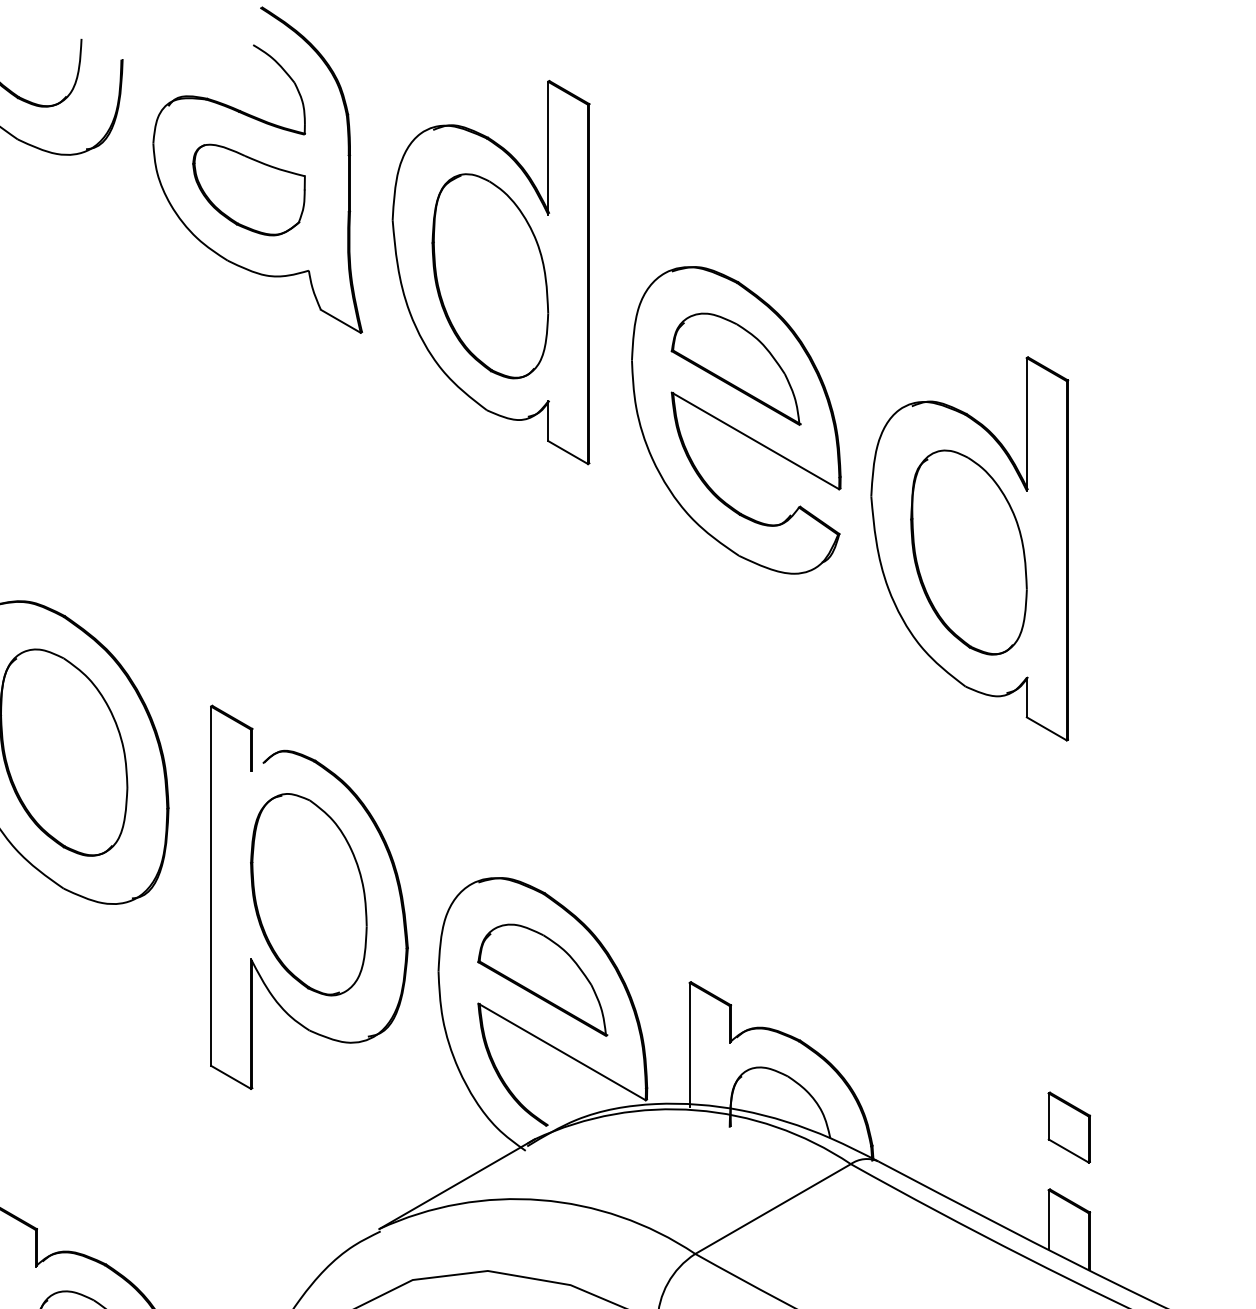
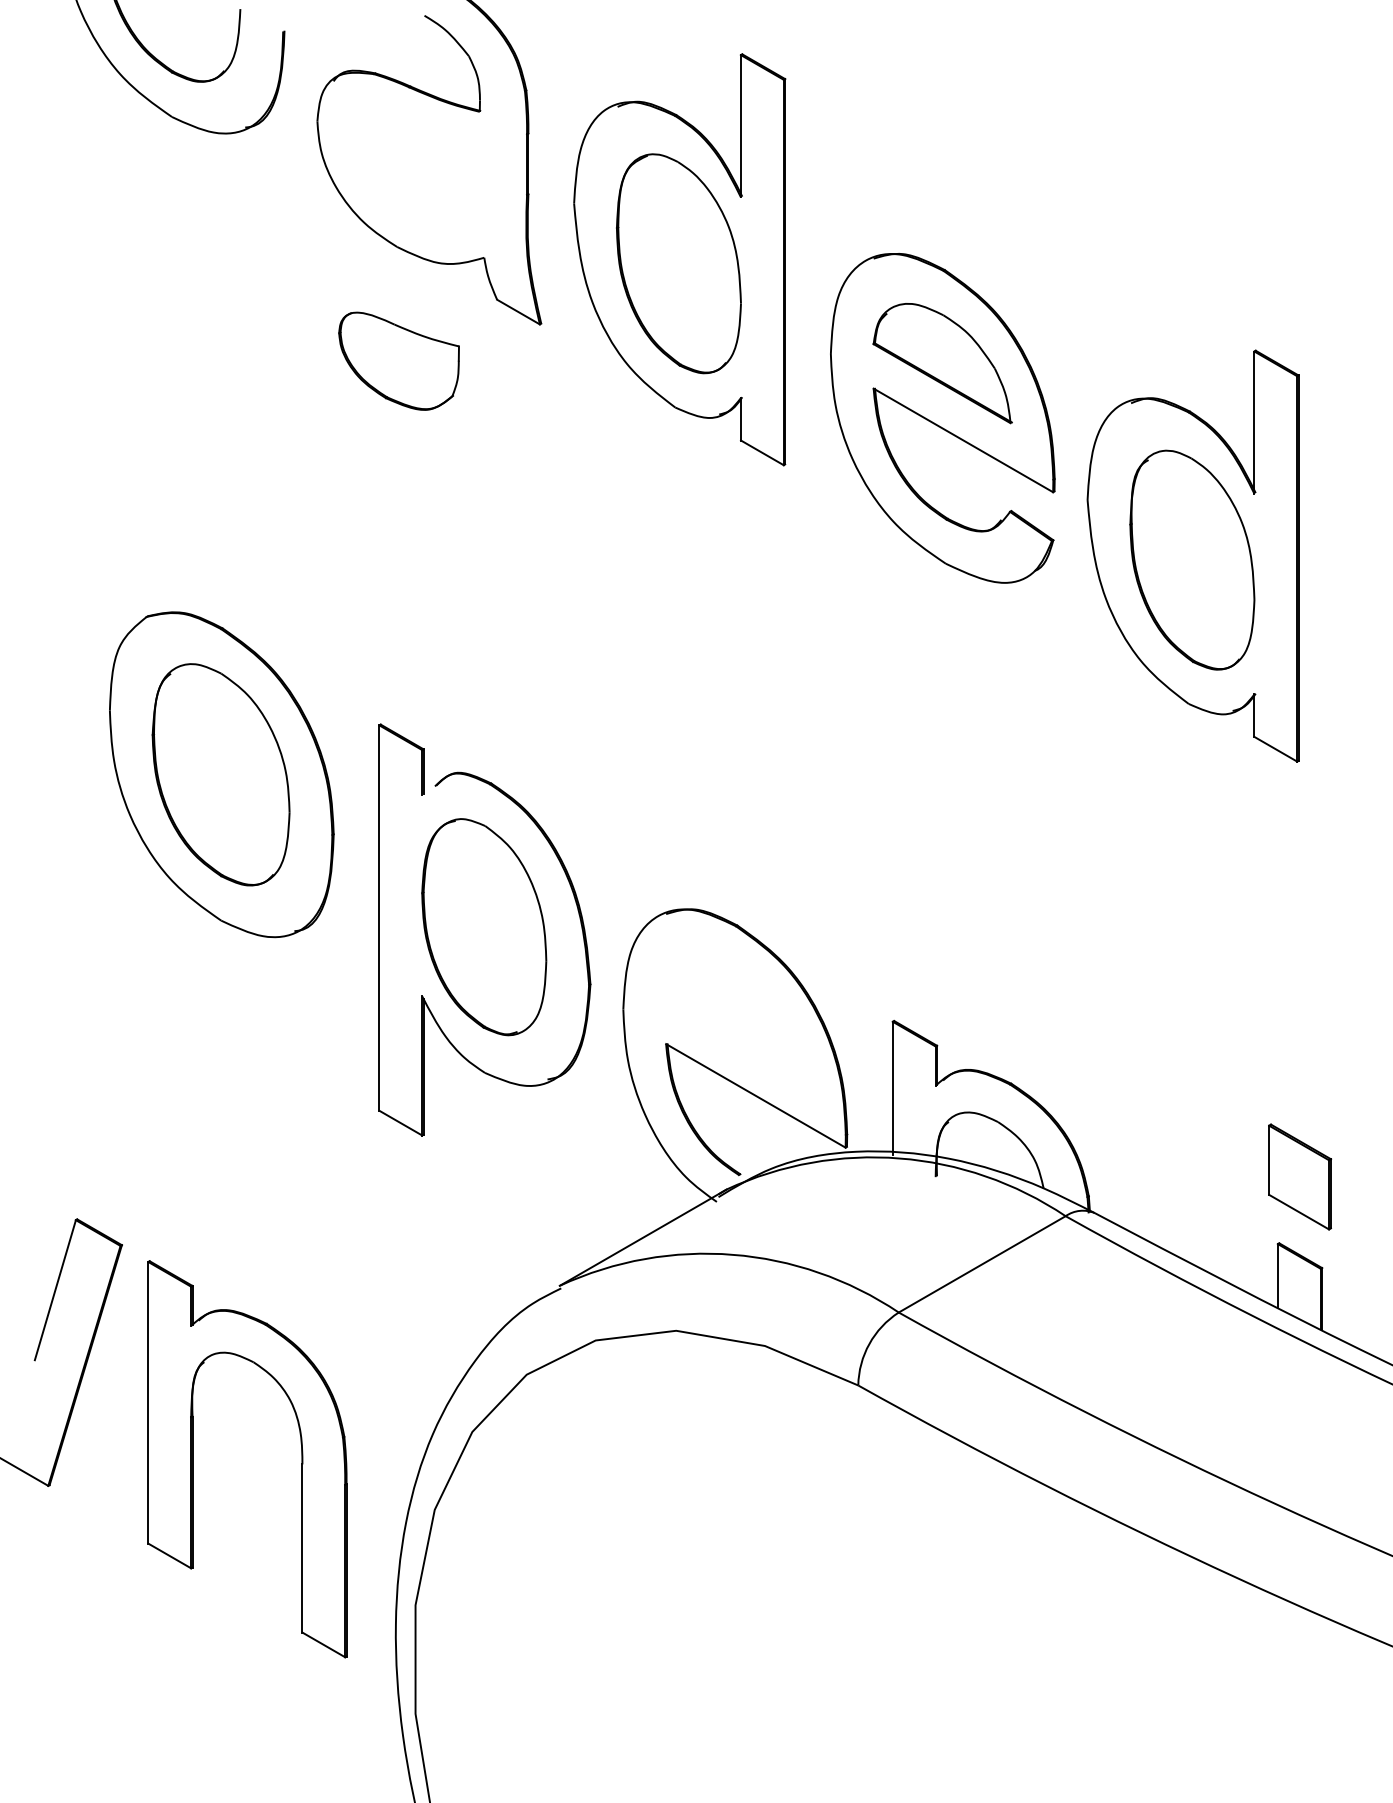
part: (248, 189) -> (398, 360), moved
part: (543, 979) -> (735, 1018), removed
part: (1068, 1127) -> (1299, 1176), size x1.4

